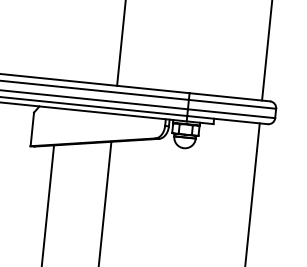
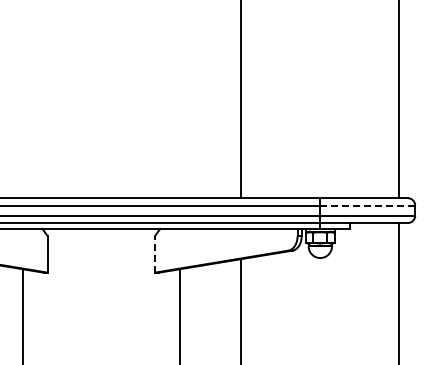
line: (232, 104) -> (367, 205), solid -> dashed
line: (32, 128) -> (155, 253), solid -> dashed

